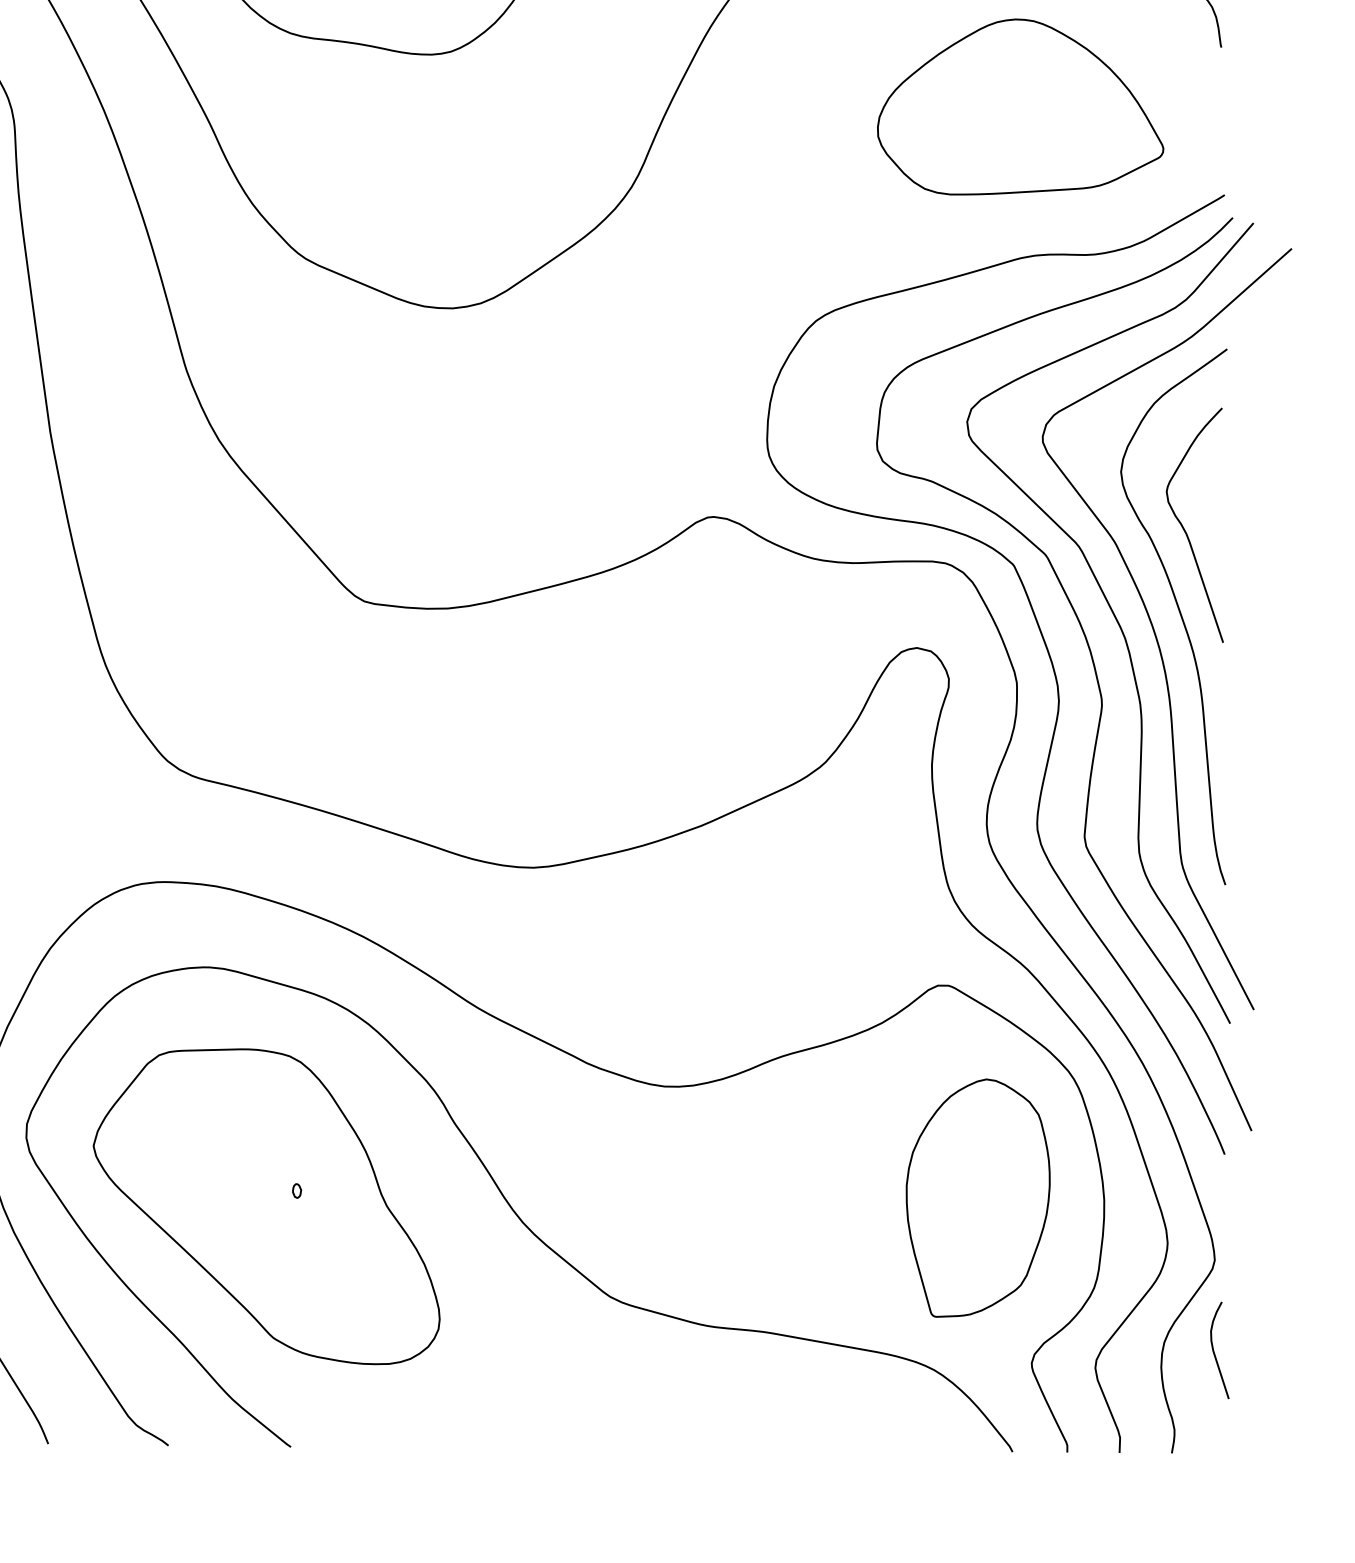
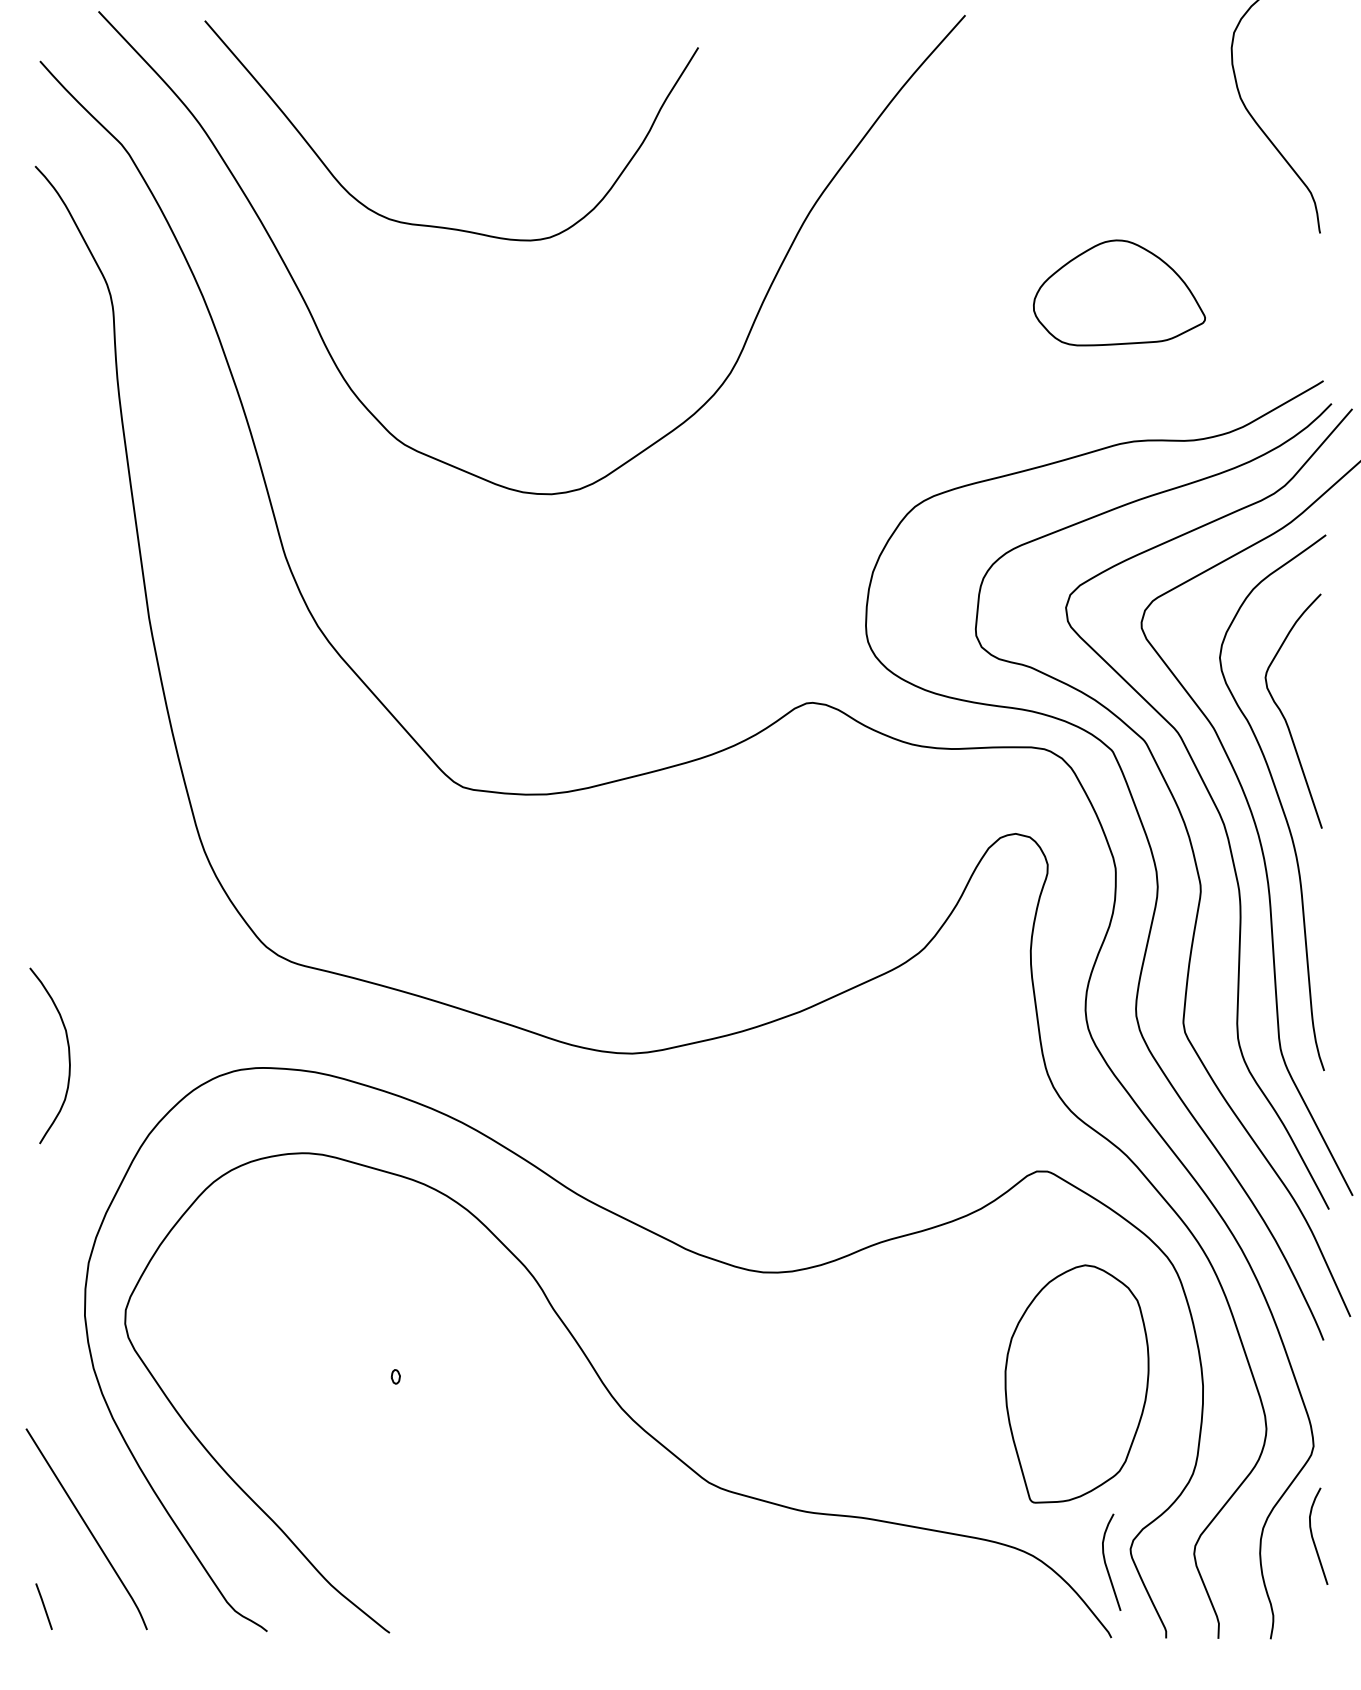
part: (1020, 106) -> (1119, 292), size x0.6
part: (266, 1206) -> (365, 1392), removed
curve: (1007, 1377) -> (1106, 1563), added

